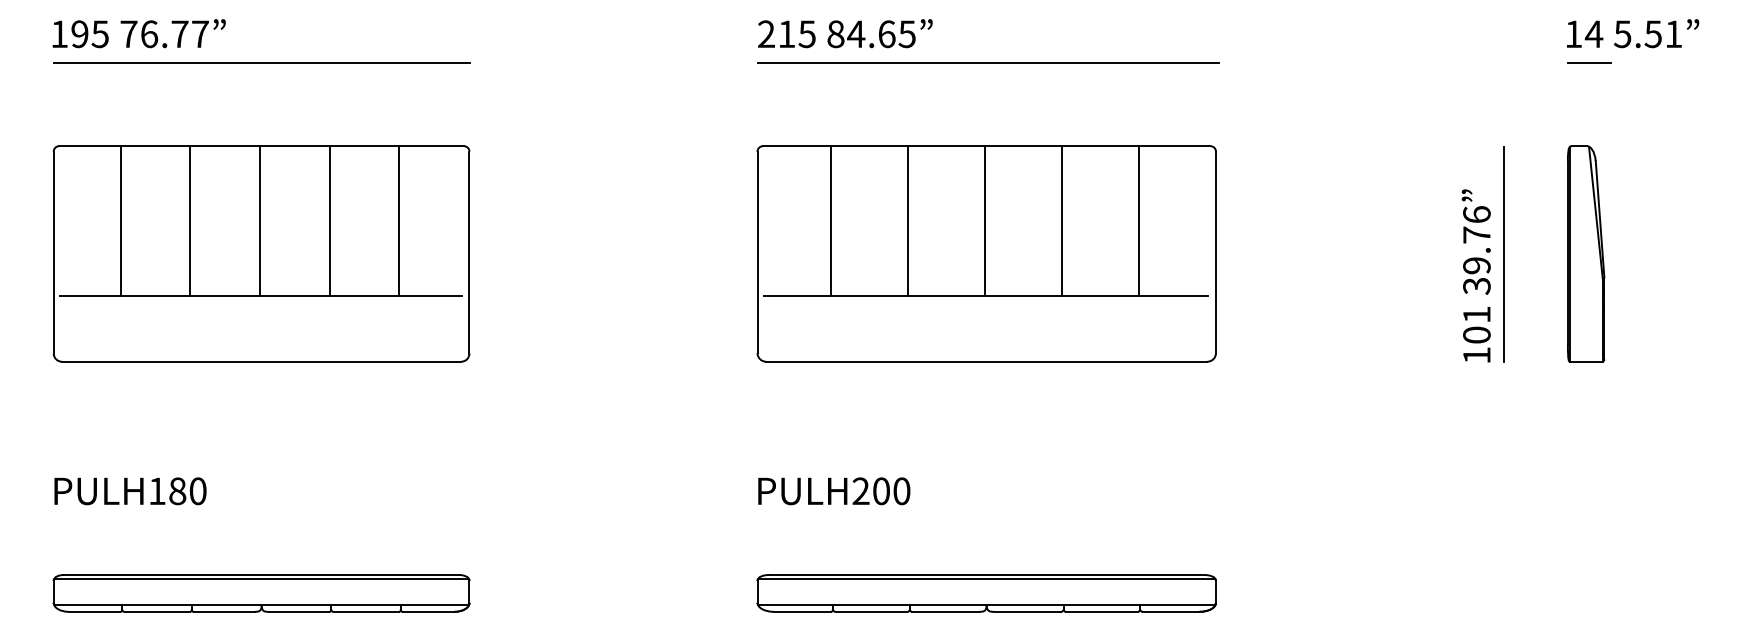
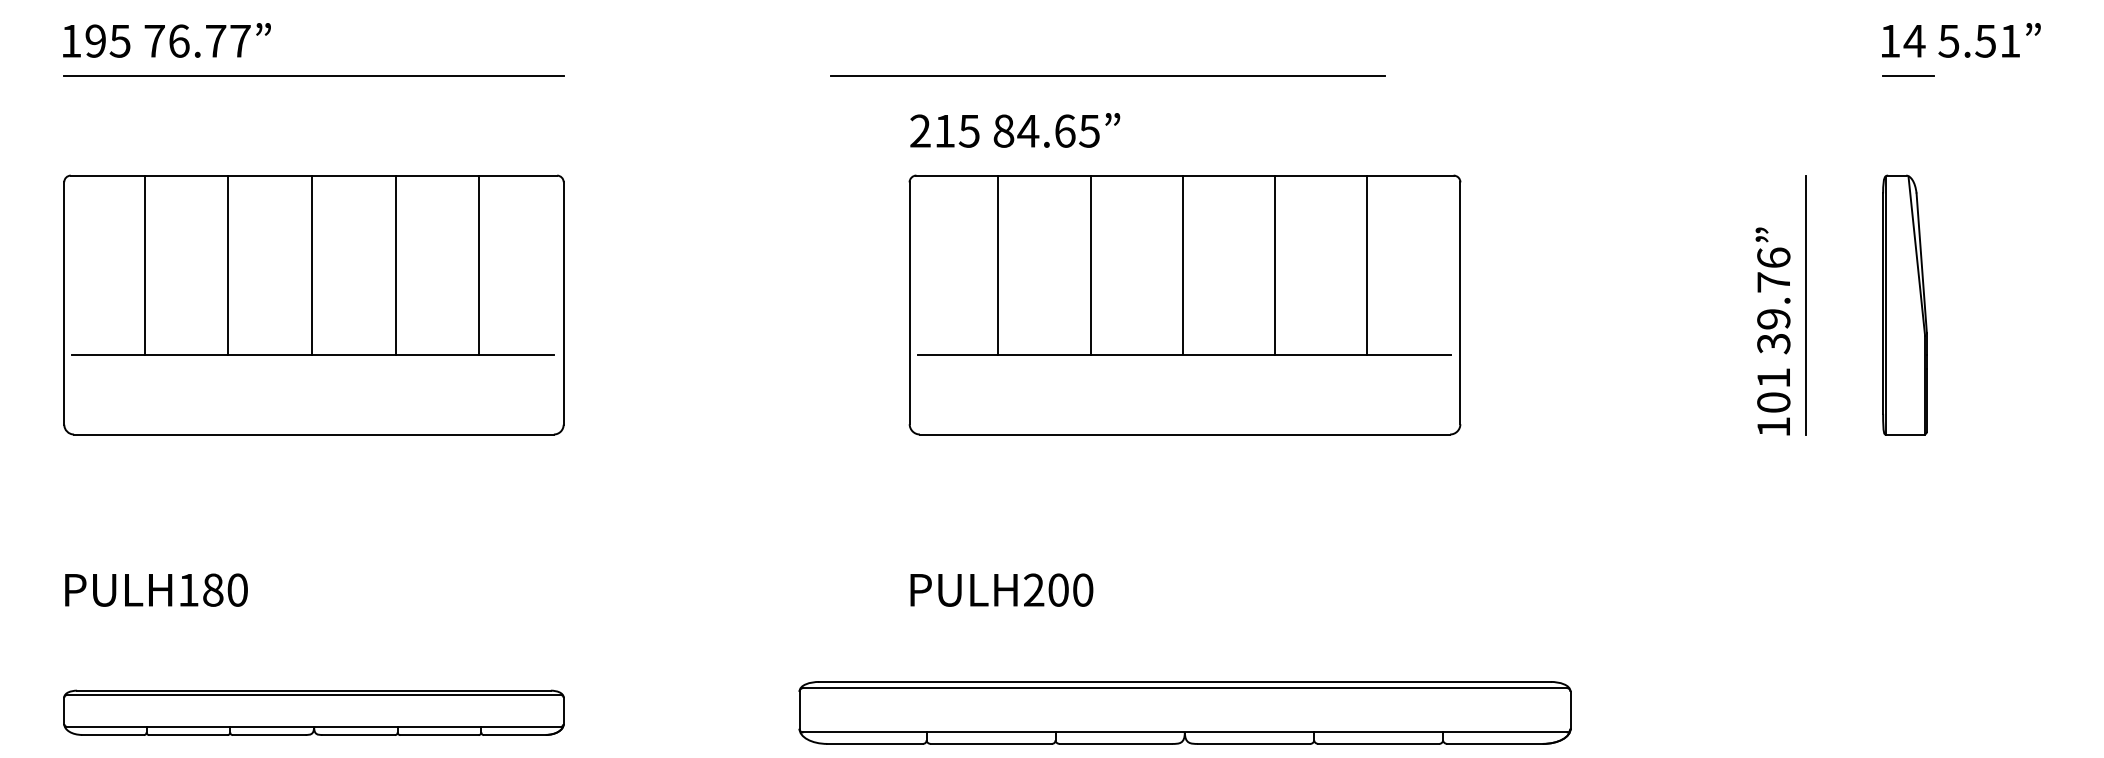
text: (845, 33) -> (1015, 130), moved
line: (987, 62) -> (1107, 75), moved
part: (986, 593) -> (1184, 712), size x1.4

